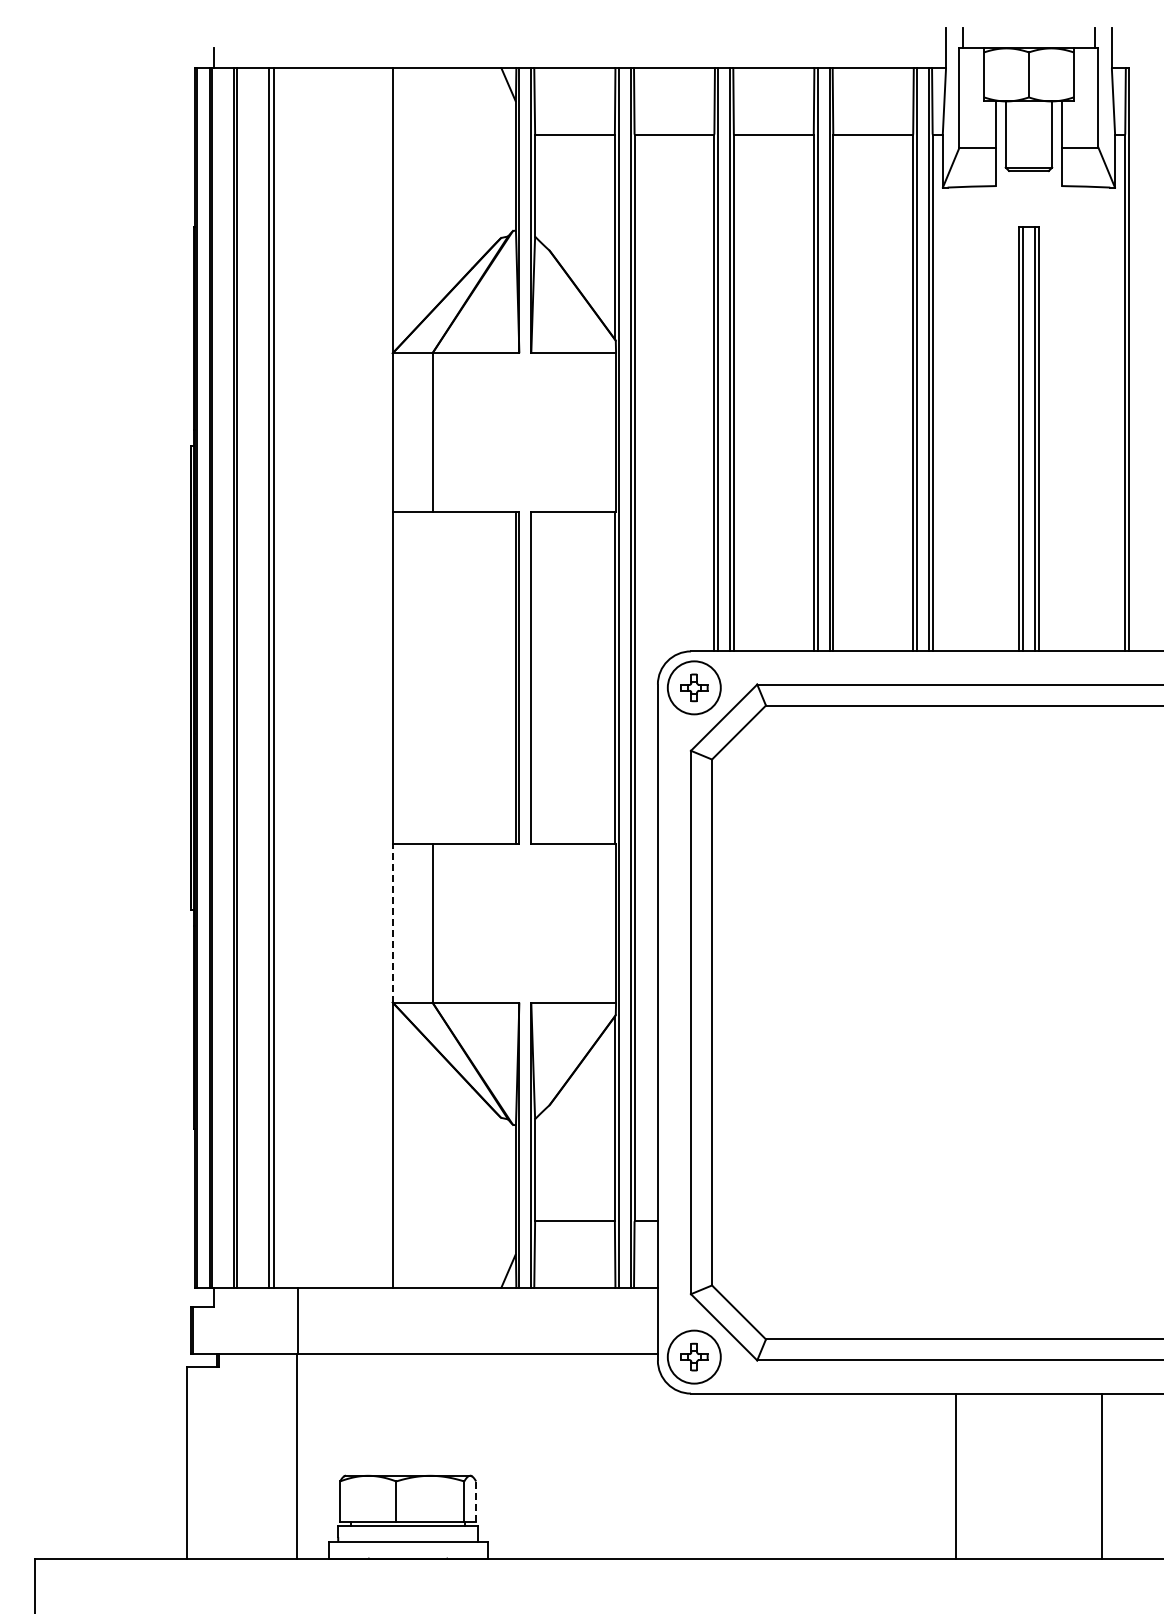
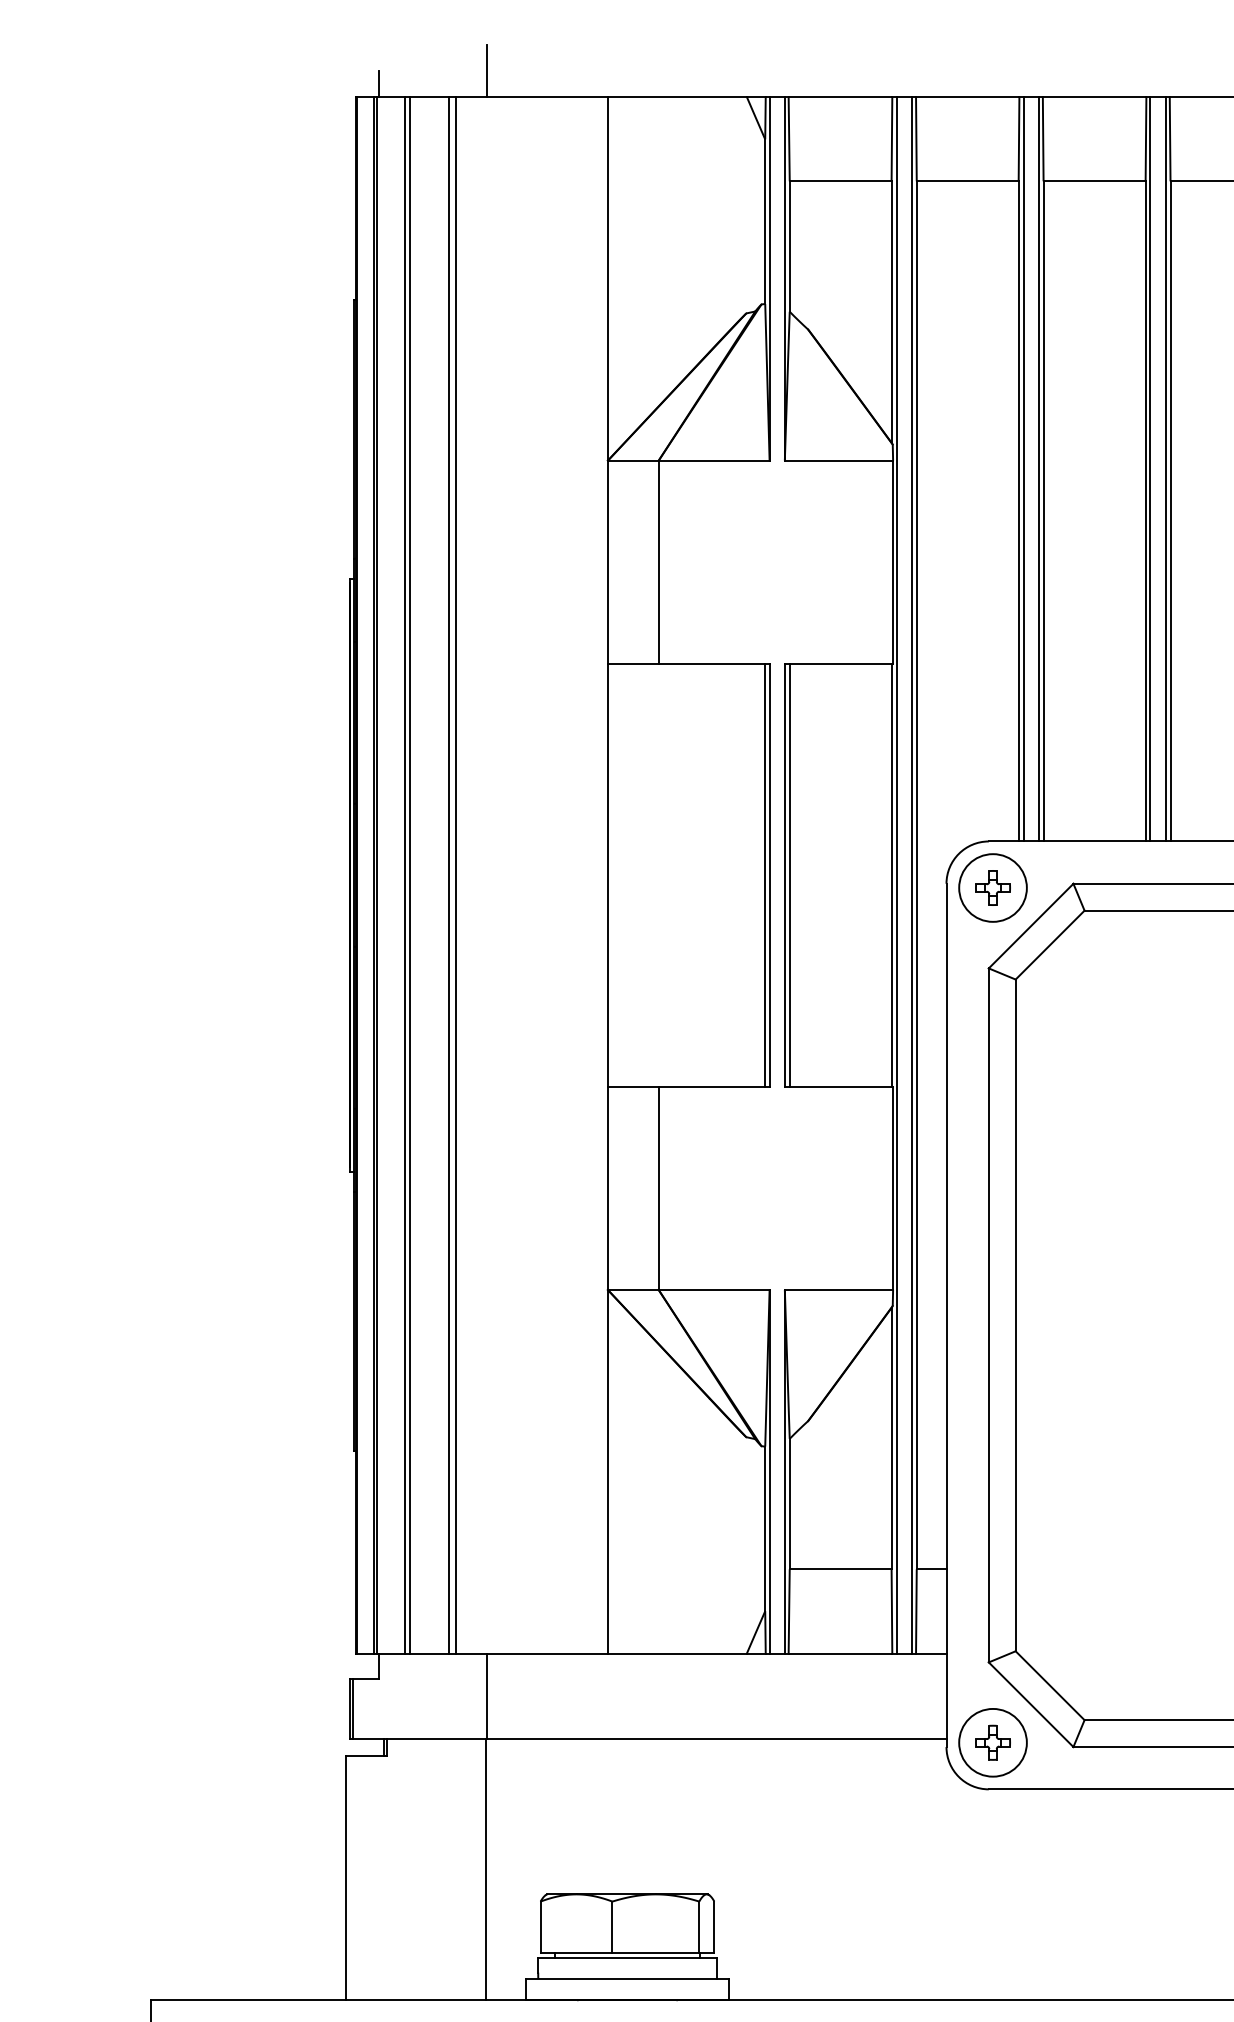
line: (298, 47) -> (487, 70), added
line: (535, 677) -> (790, 874), added
line: (392, 923) -> (607, 1188), dashed -> solid
line: (476, 1501) -> (714, 1927), dashed -> solid

